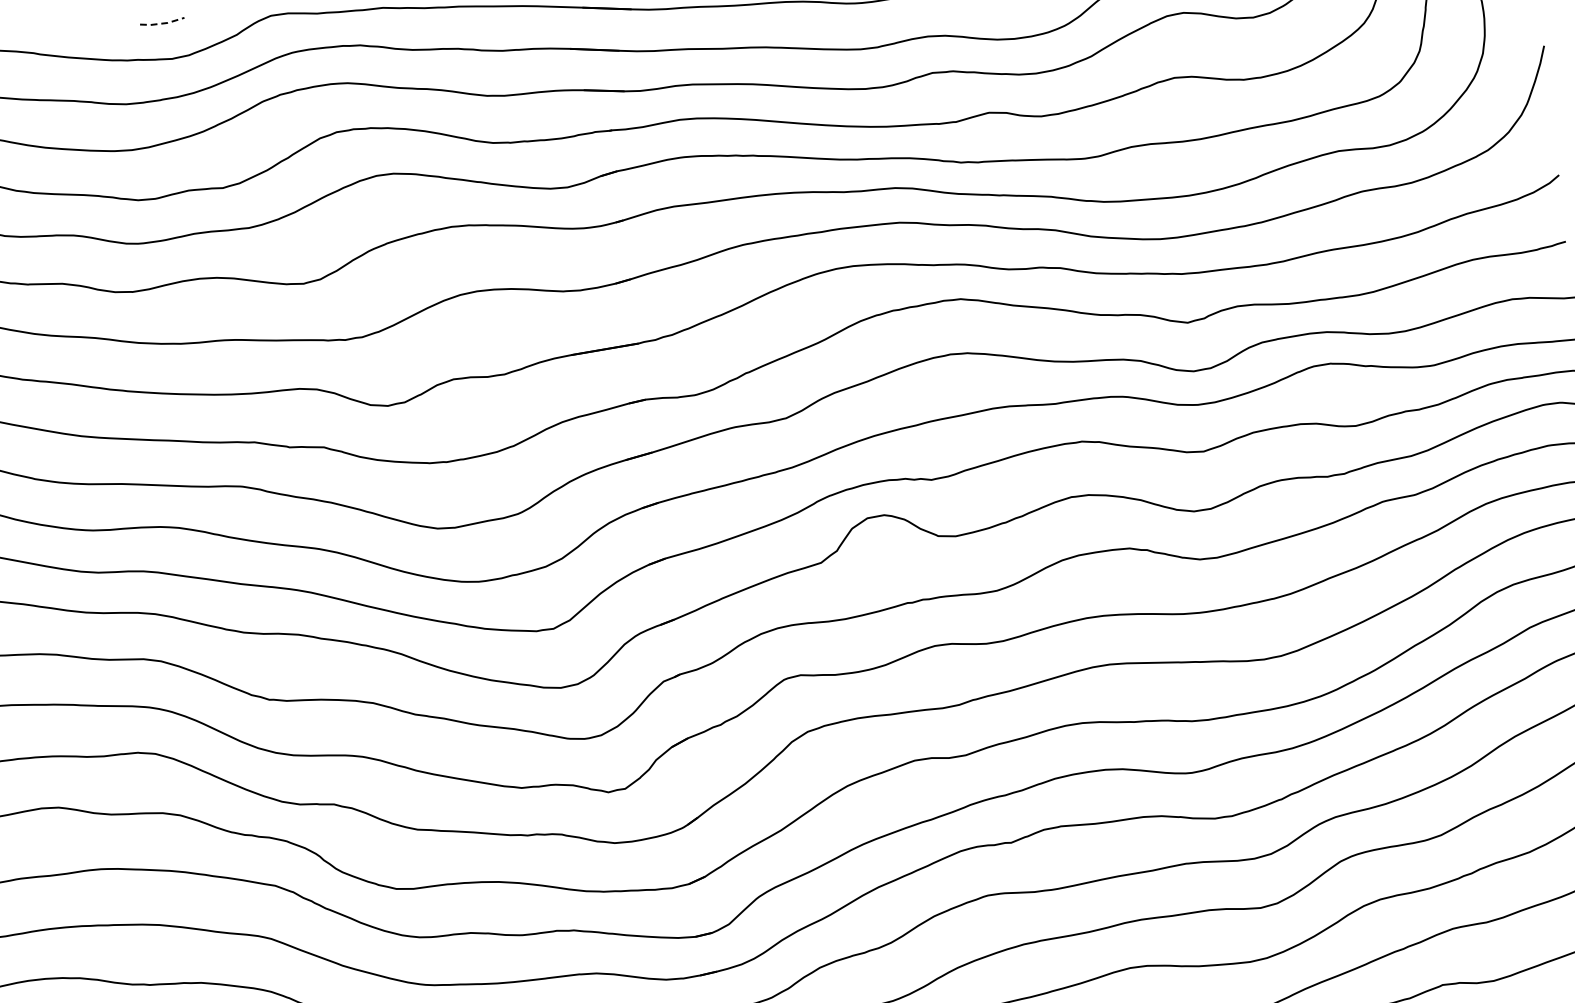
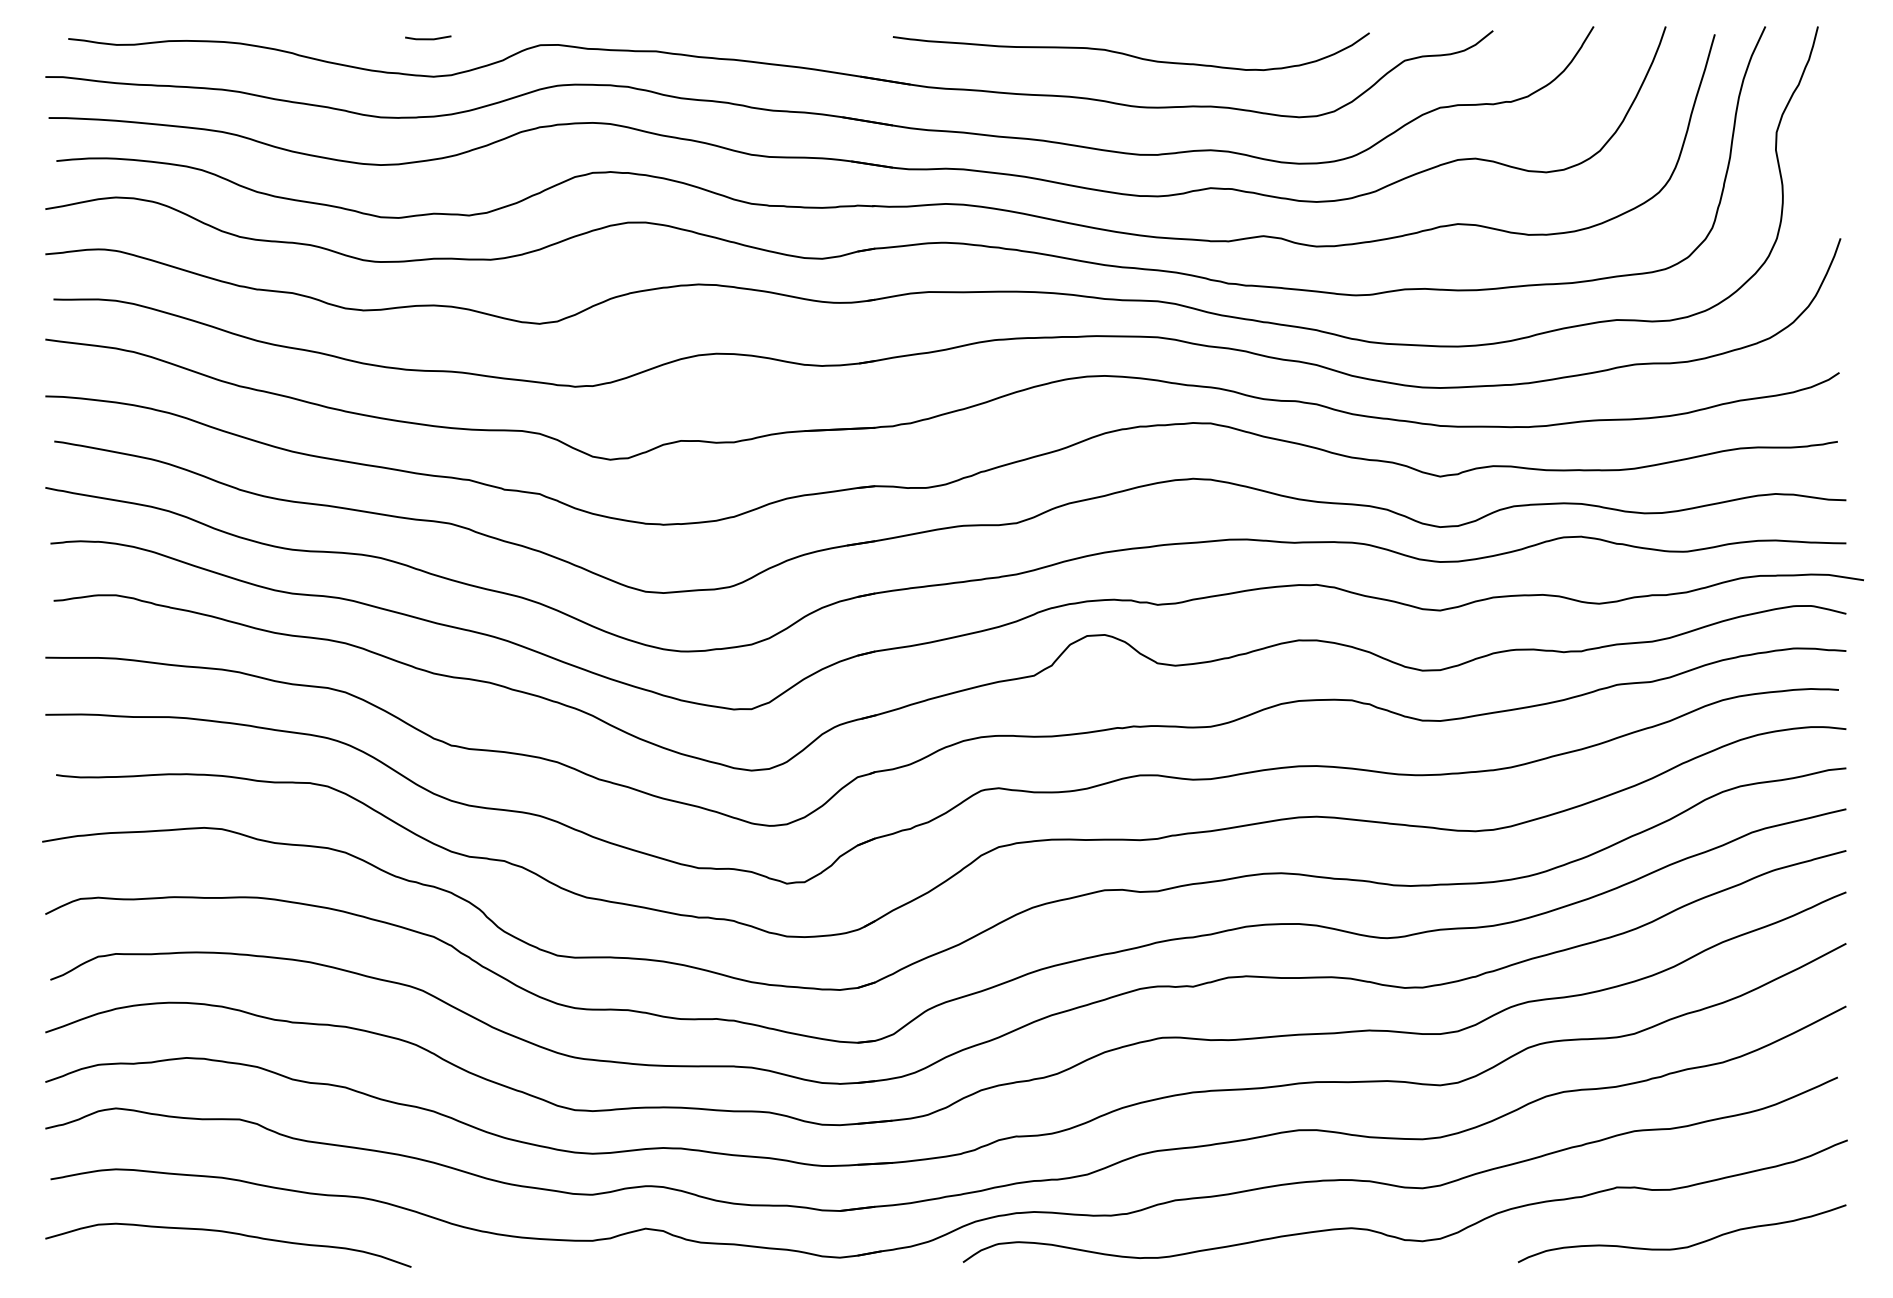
line: (161, 23) -> (427, 39), dashed -> solid

